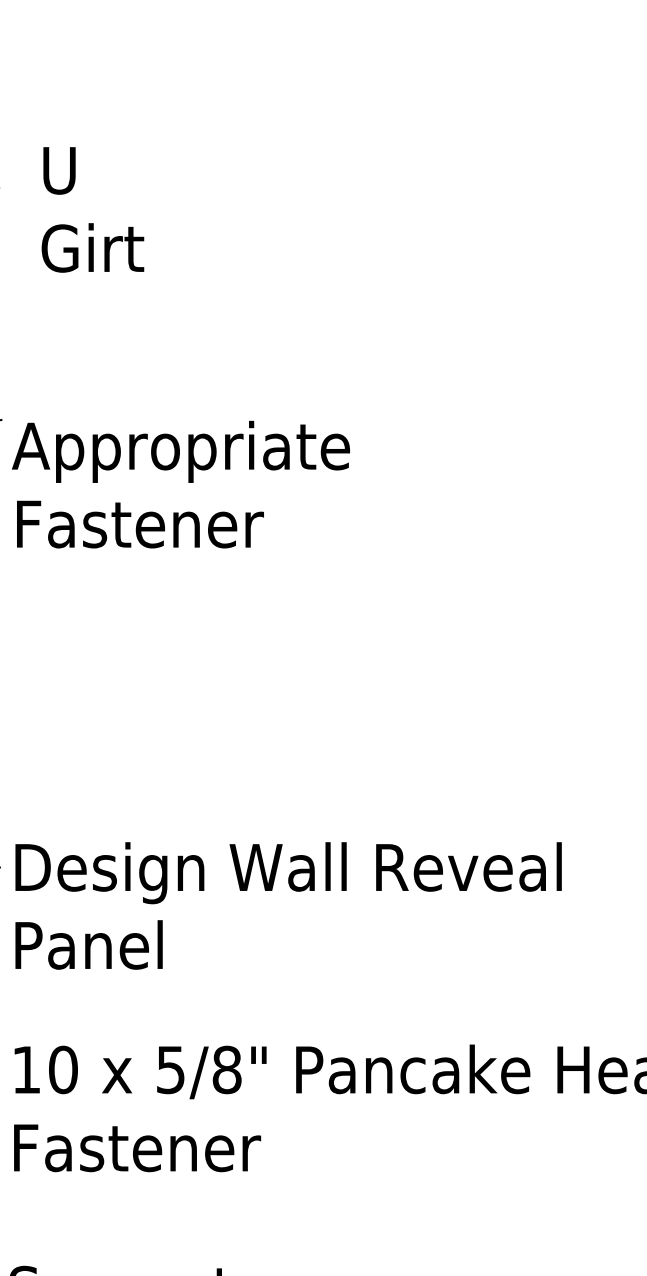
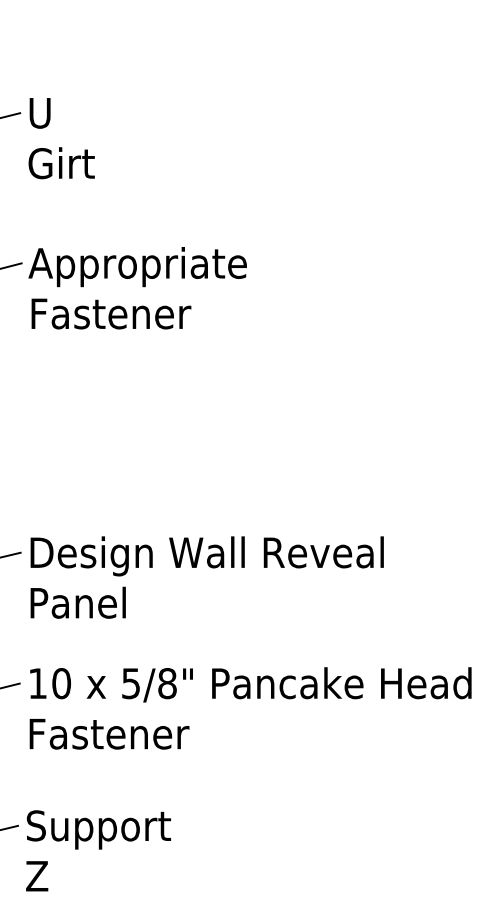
text: (92, 209) -> (61, 138), moved
text: (180, 485) -> (137, 288), moved

